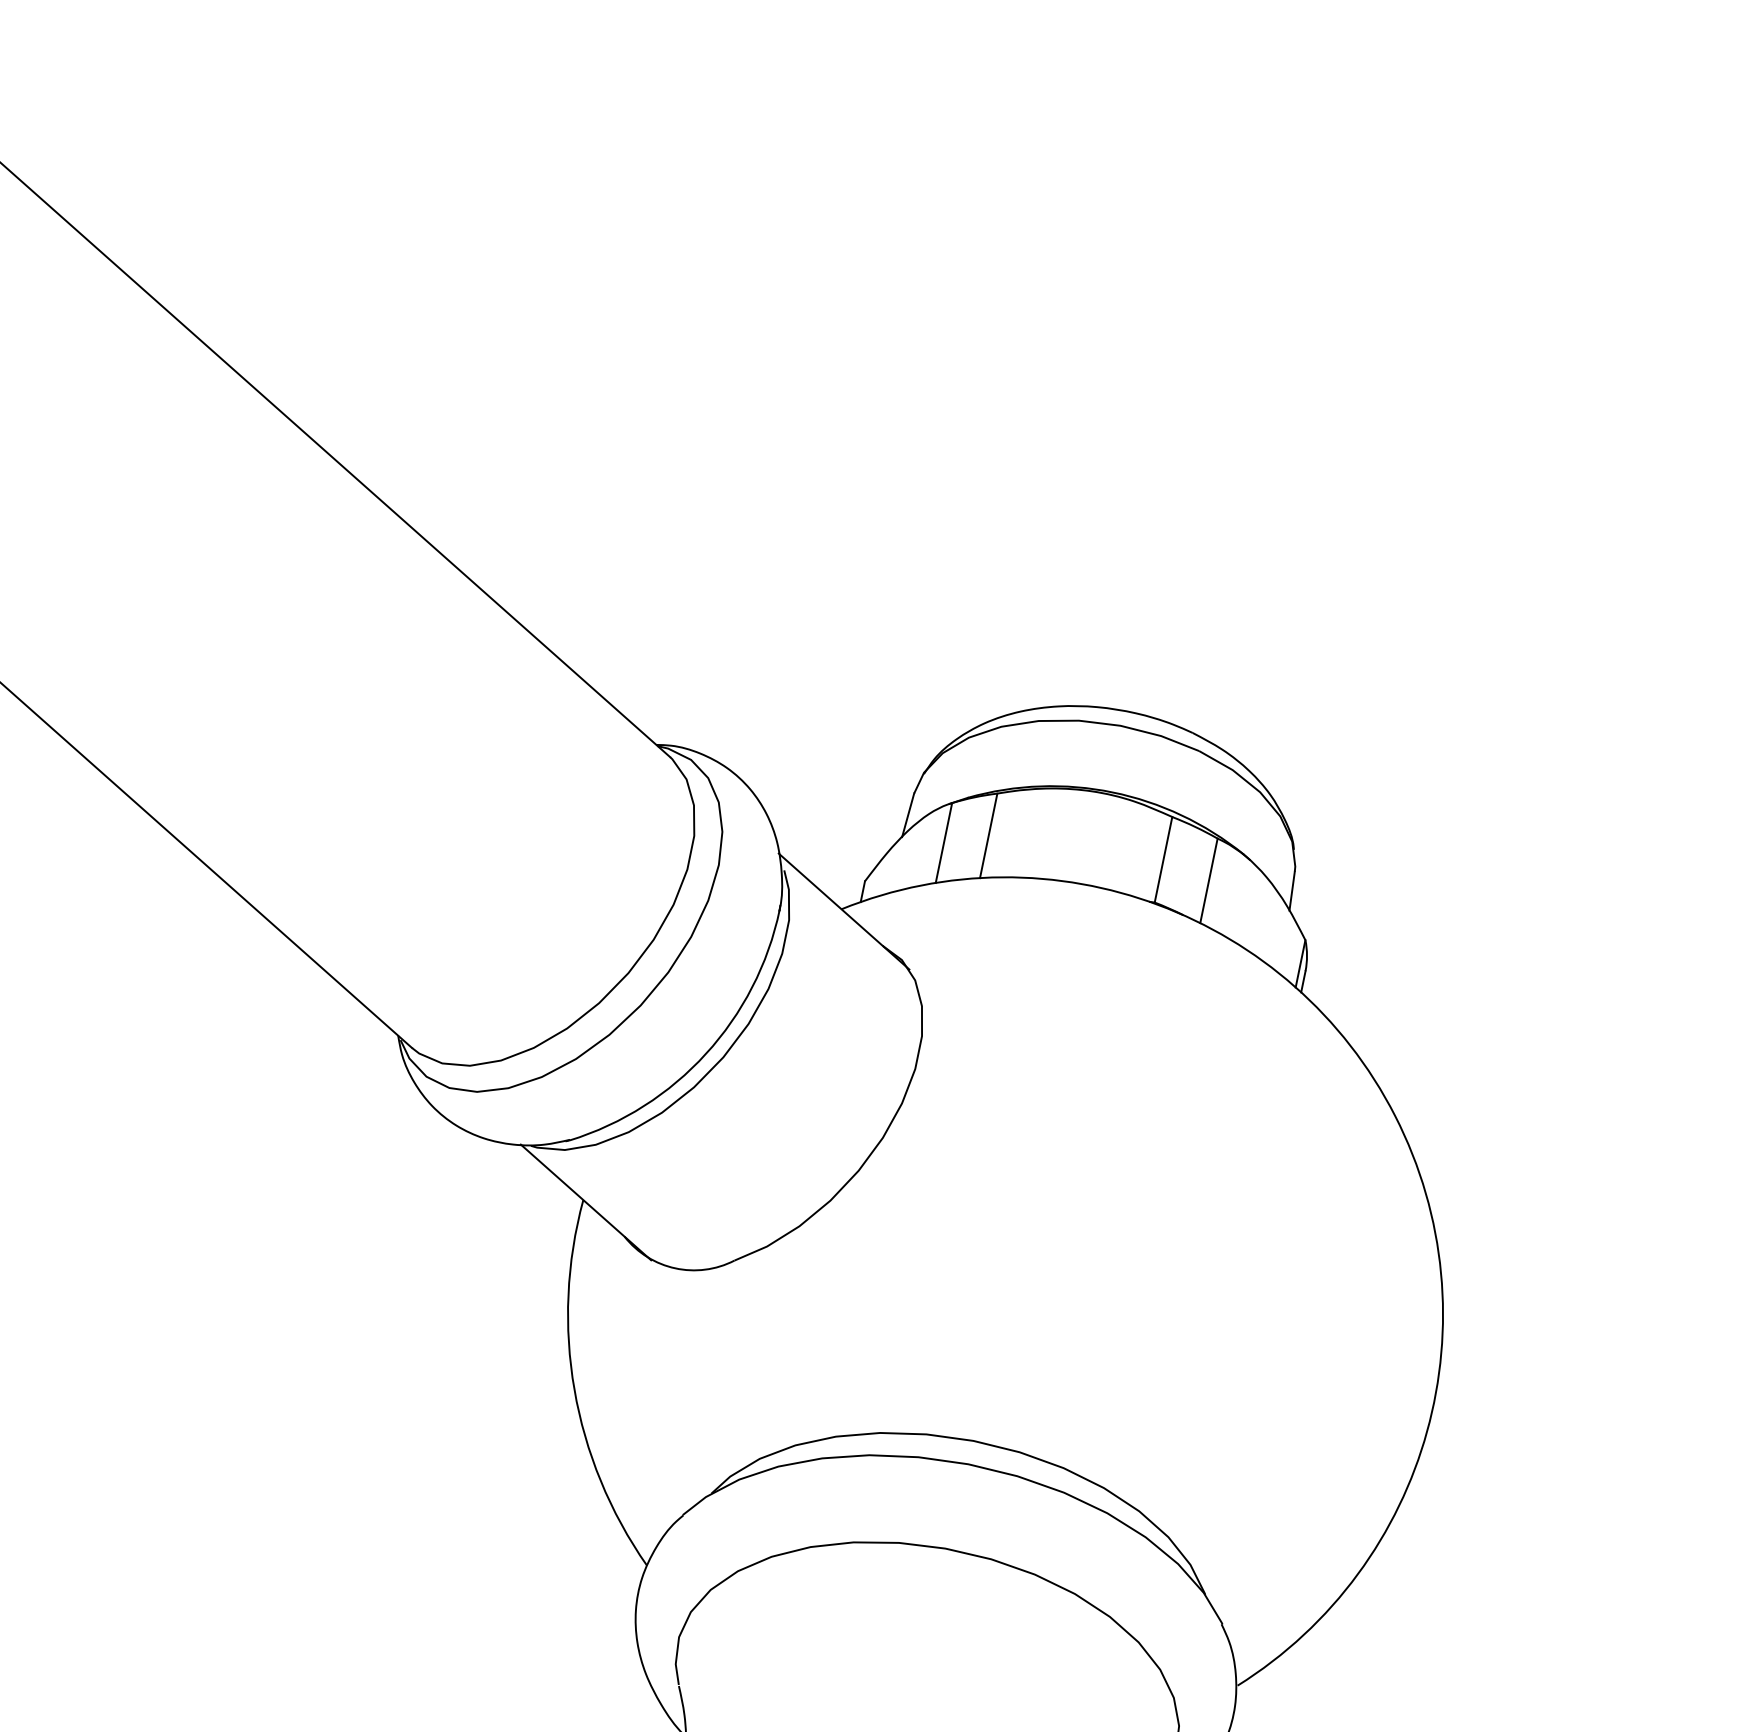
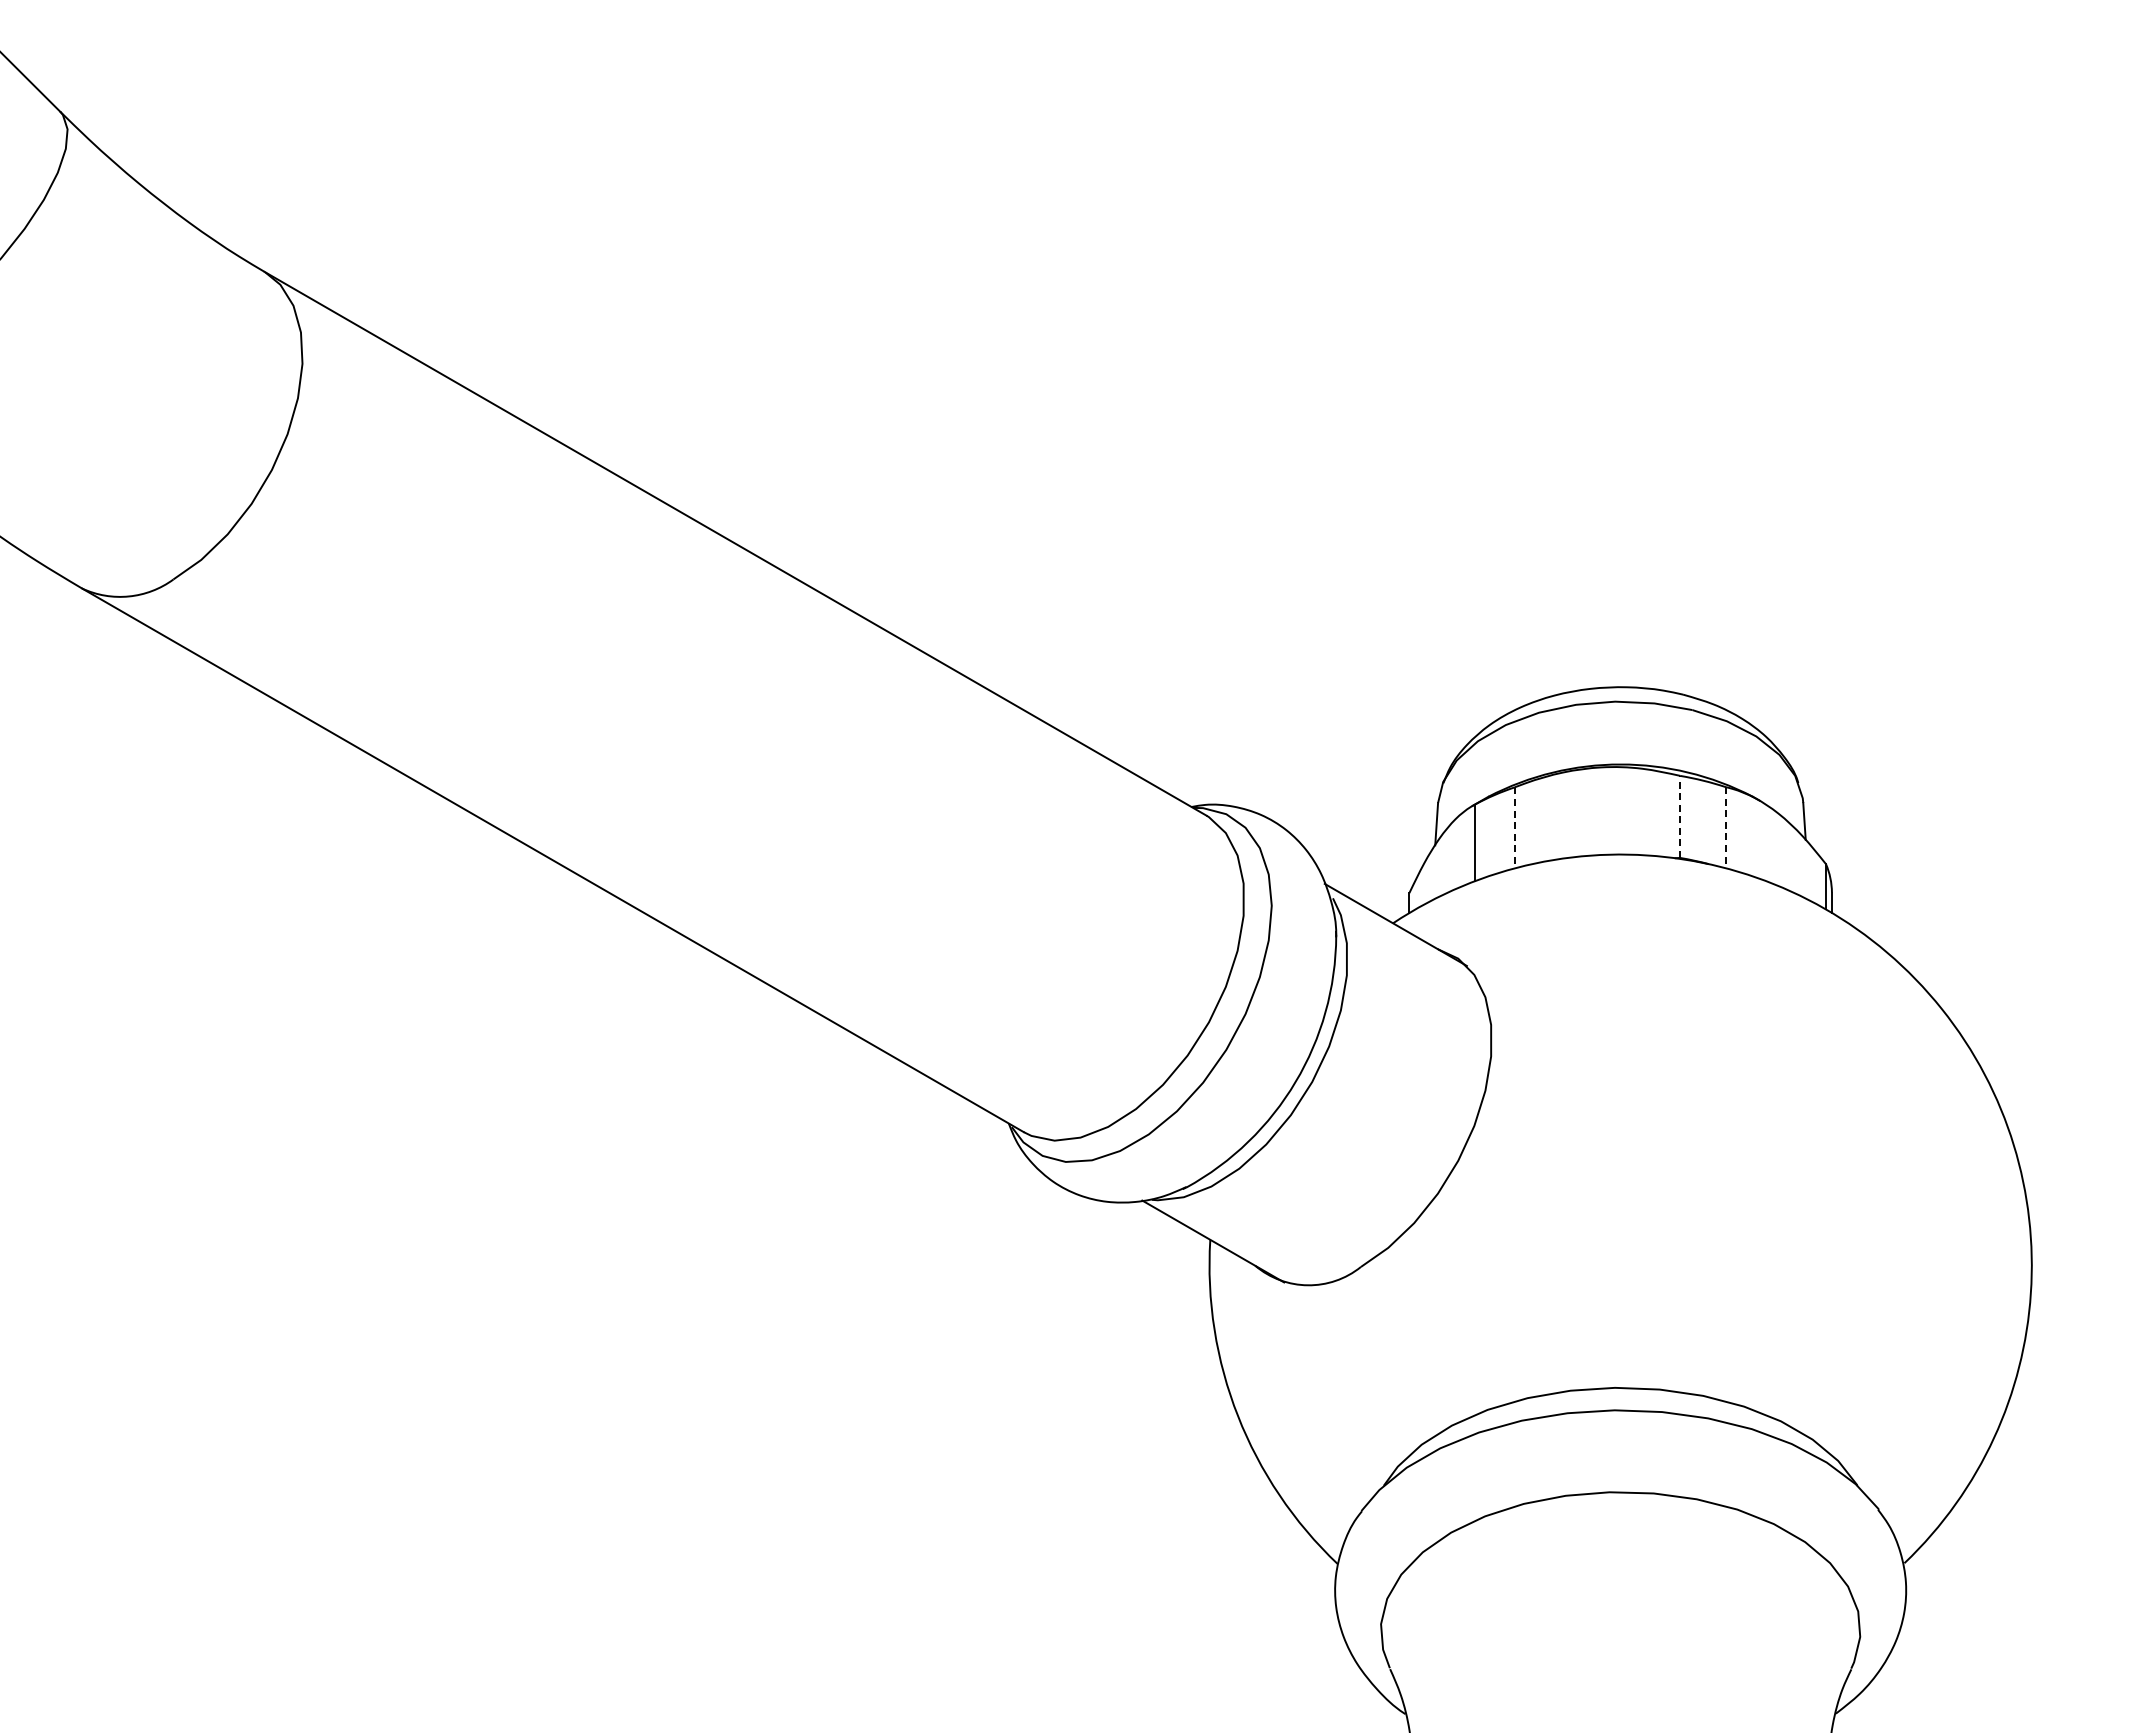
line: (988, 835) -> (1514, 827), solid -> dashed
line: (1163, 859) -> (1680, 816), solid -> dashed
line: (1208, 880) -> (1725, 827), solid -> dashed

